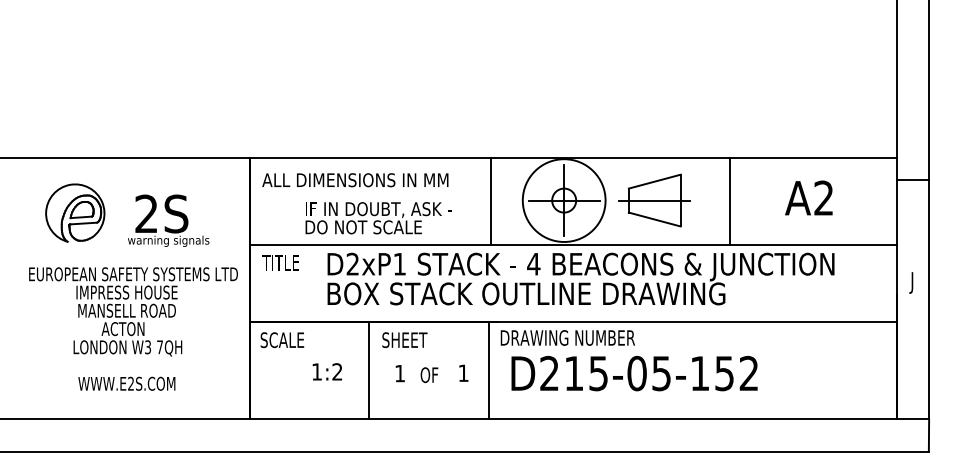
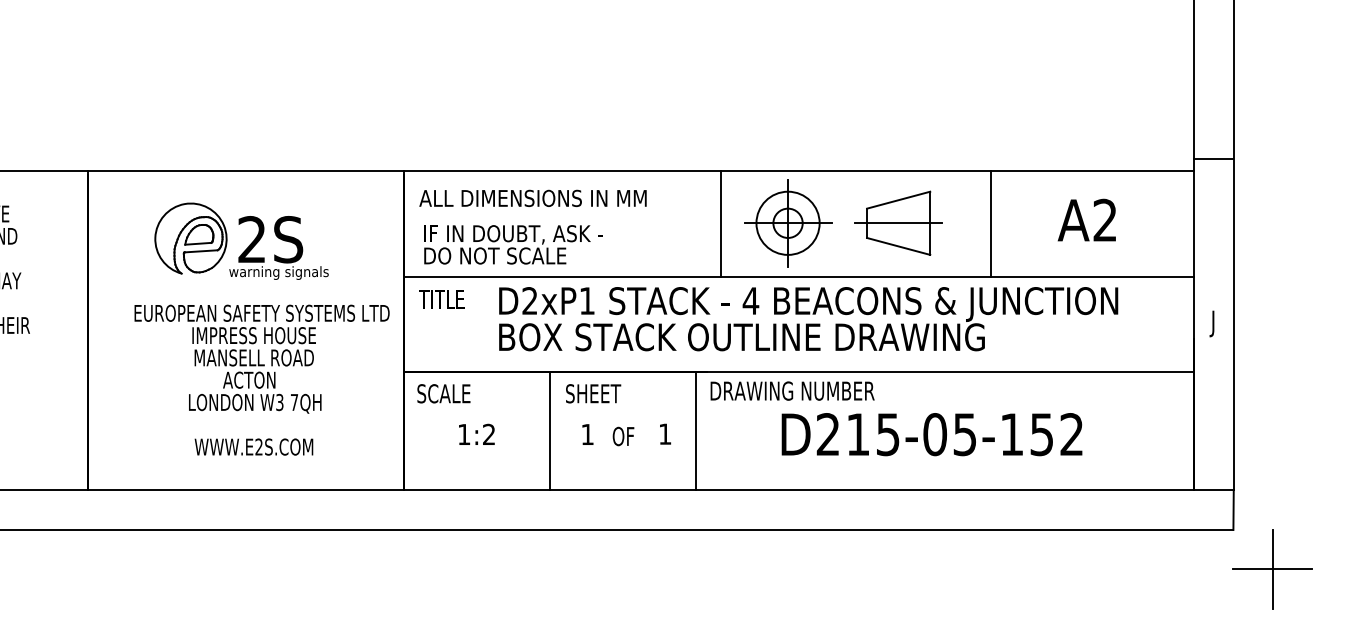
line: (912, 180) -> (1213, 158), moved
circle: (563, 199) -> (787, 222), size x0.62
line: (490, 200) -> (721, 223), moved
text: (378, 217) -> (513, 244), moved
text: (168, 220) -> (278, 247), moved
text: (327, 371) -> (476, 433), moved
text: (634, 373) -> (931, 434), moved

